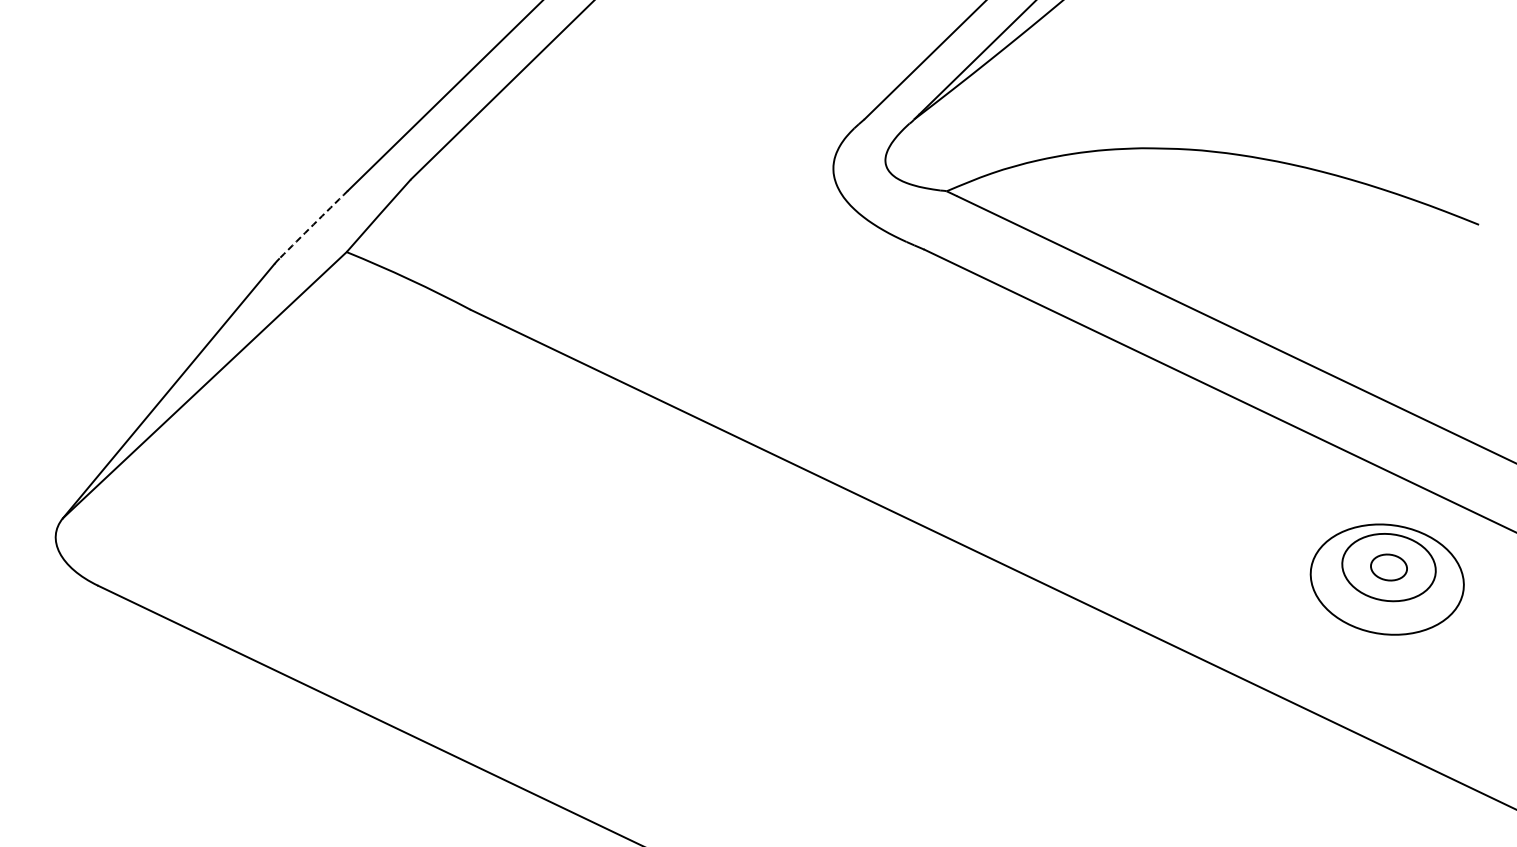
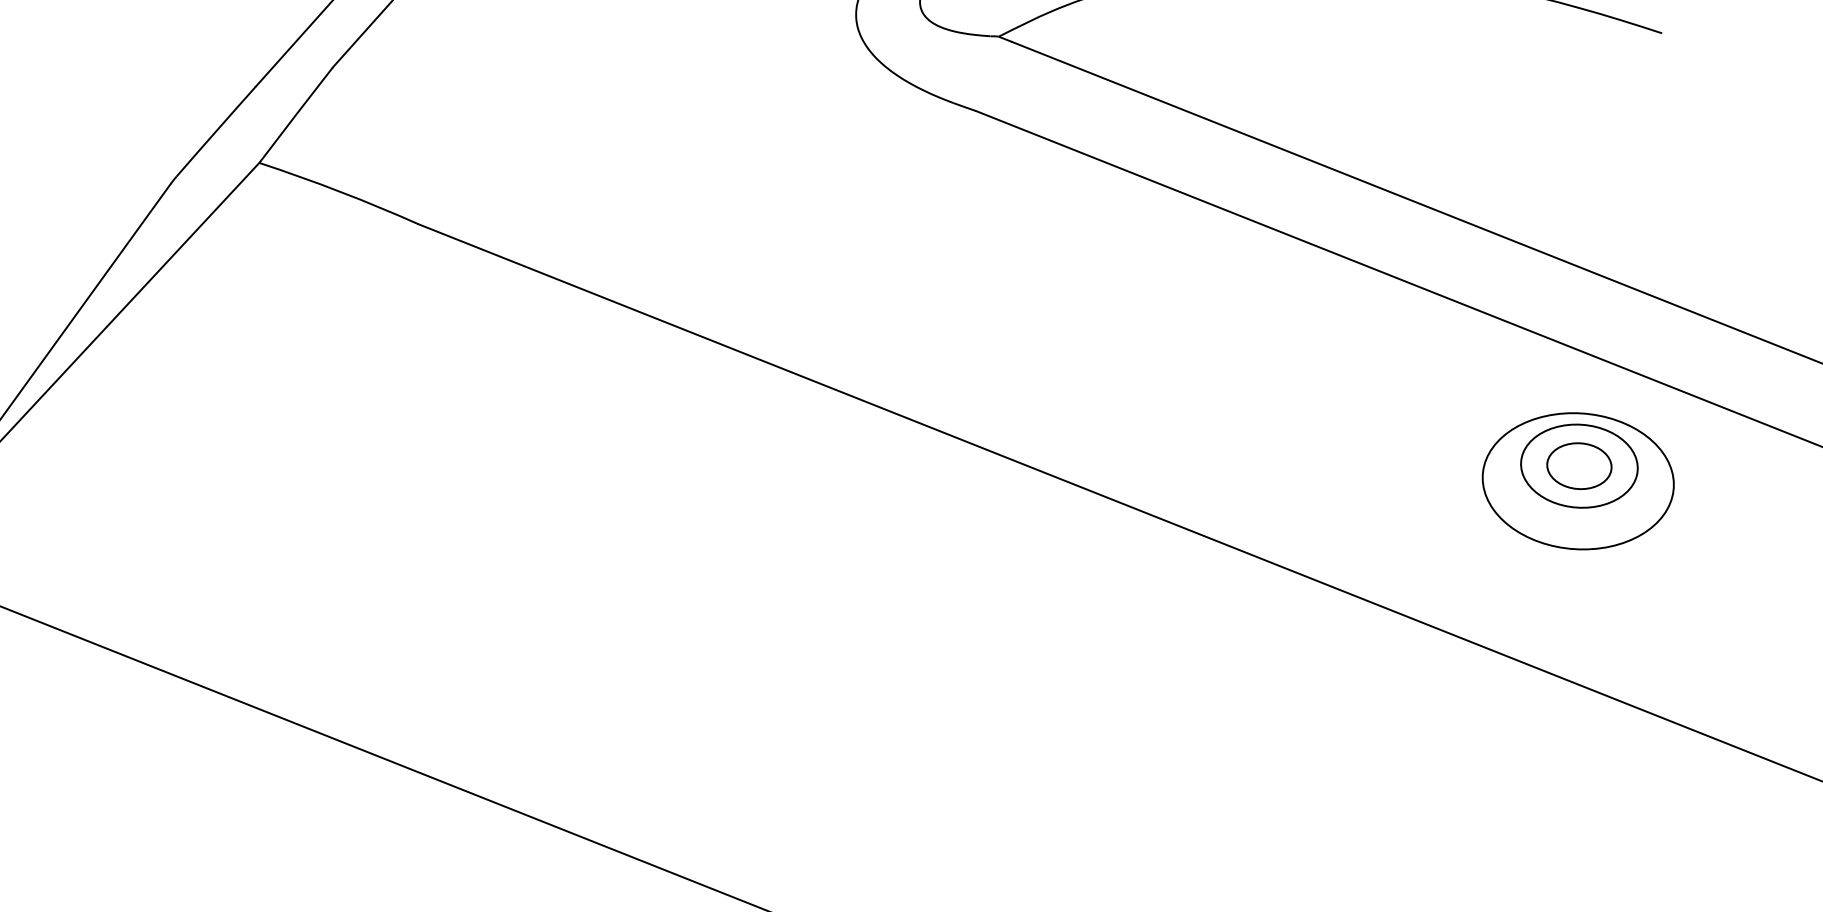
arc: (313, 224) -> (215, 131), dashed -> solid
part: (1388, 567) -> (1578, 466), size x1.43

